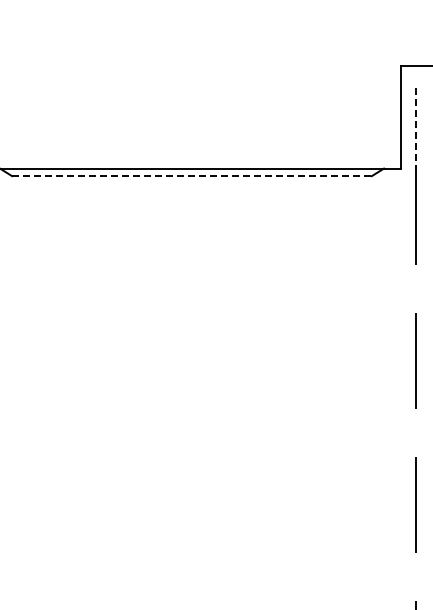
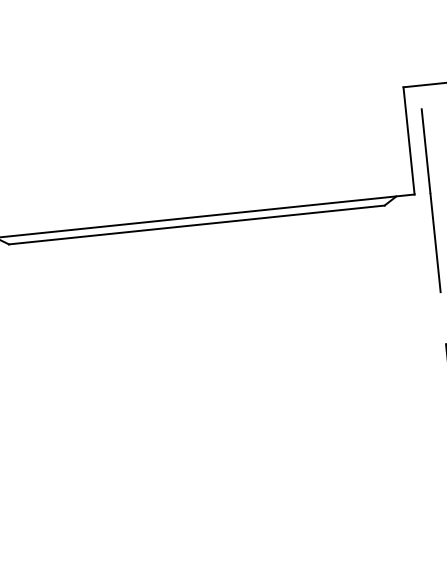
line: (416, 129) -> (426, 152), dashed -> solid
line: (191, 176) -> (196, 225), dashed -> solid

